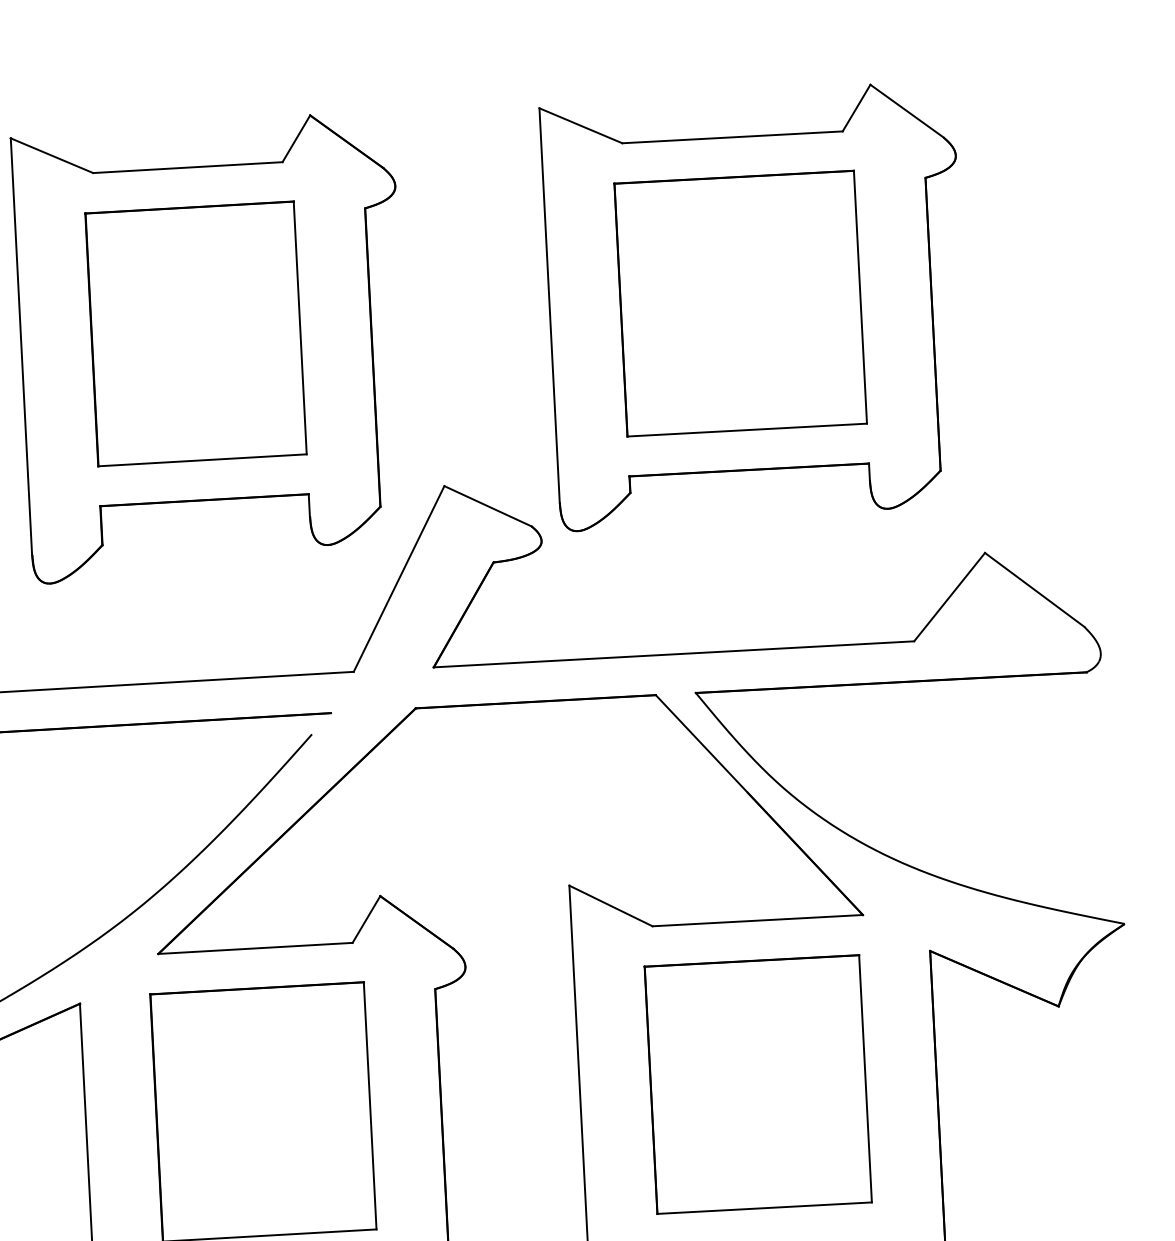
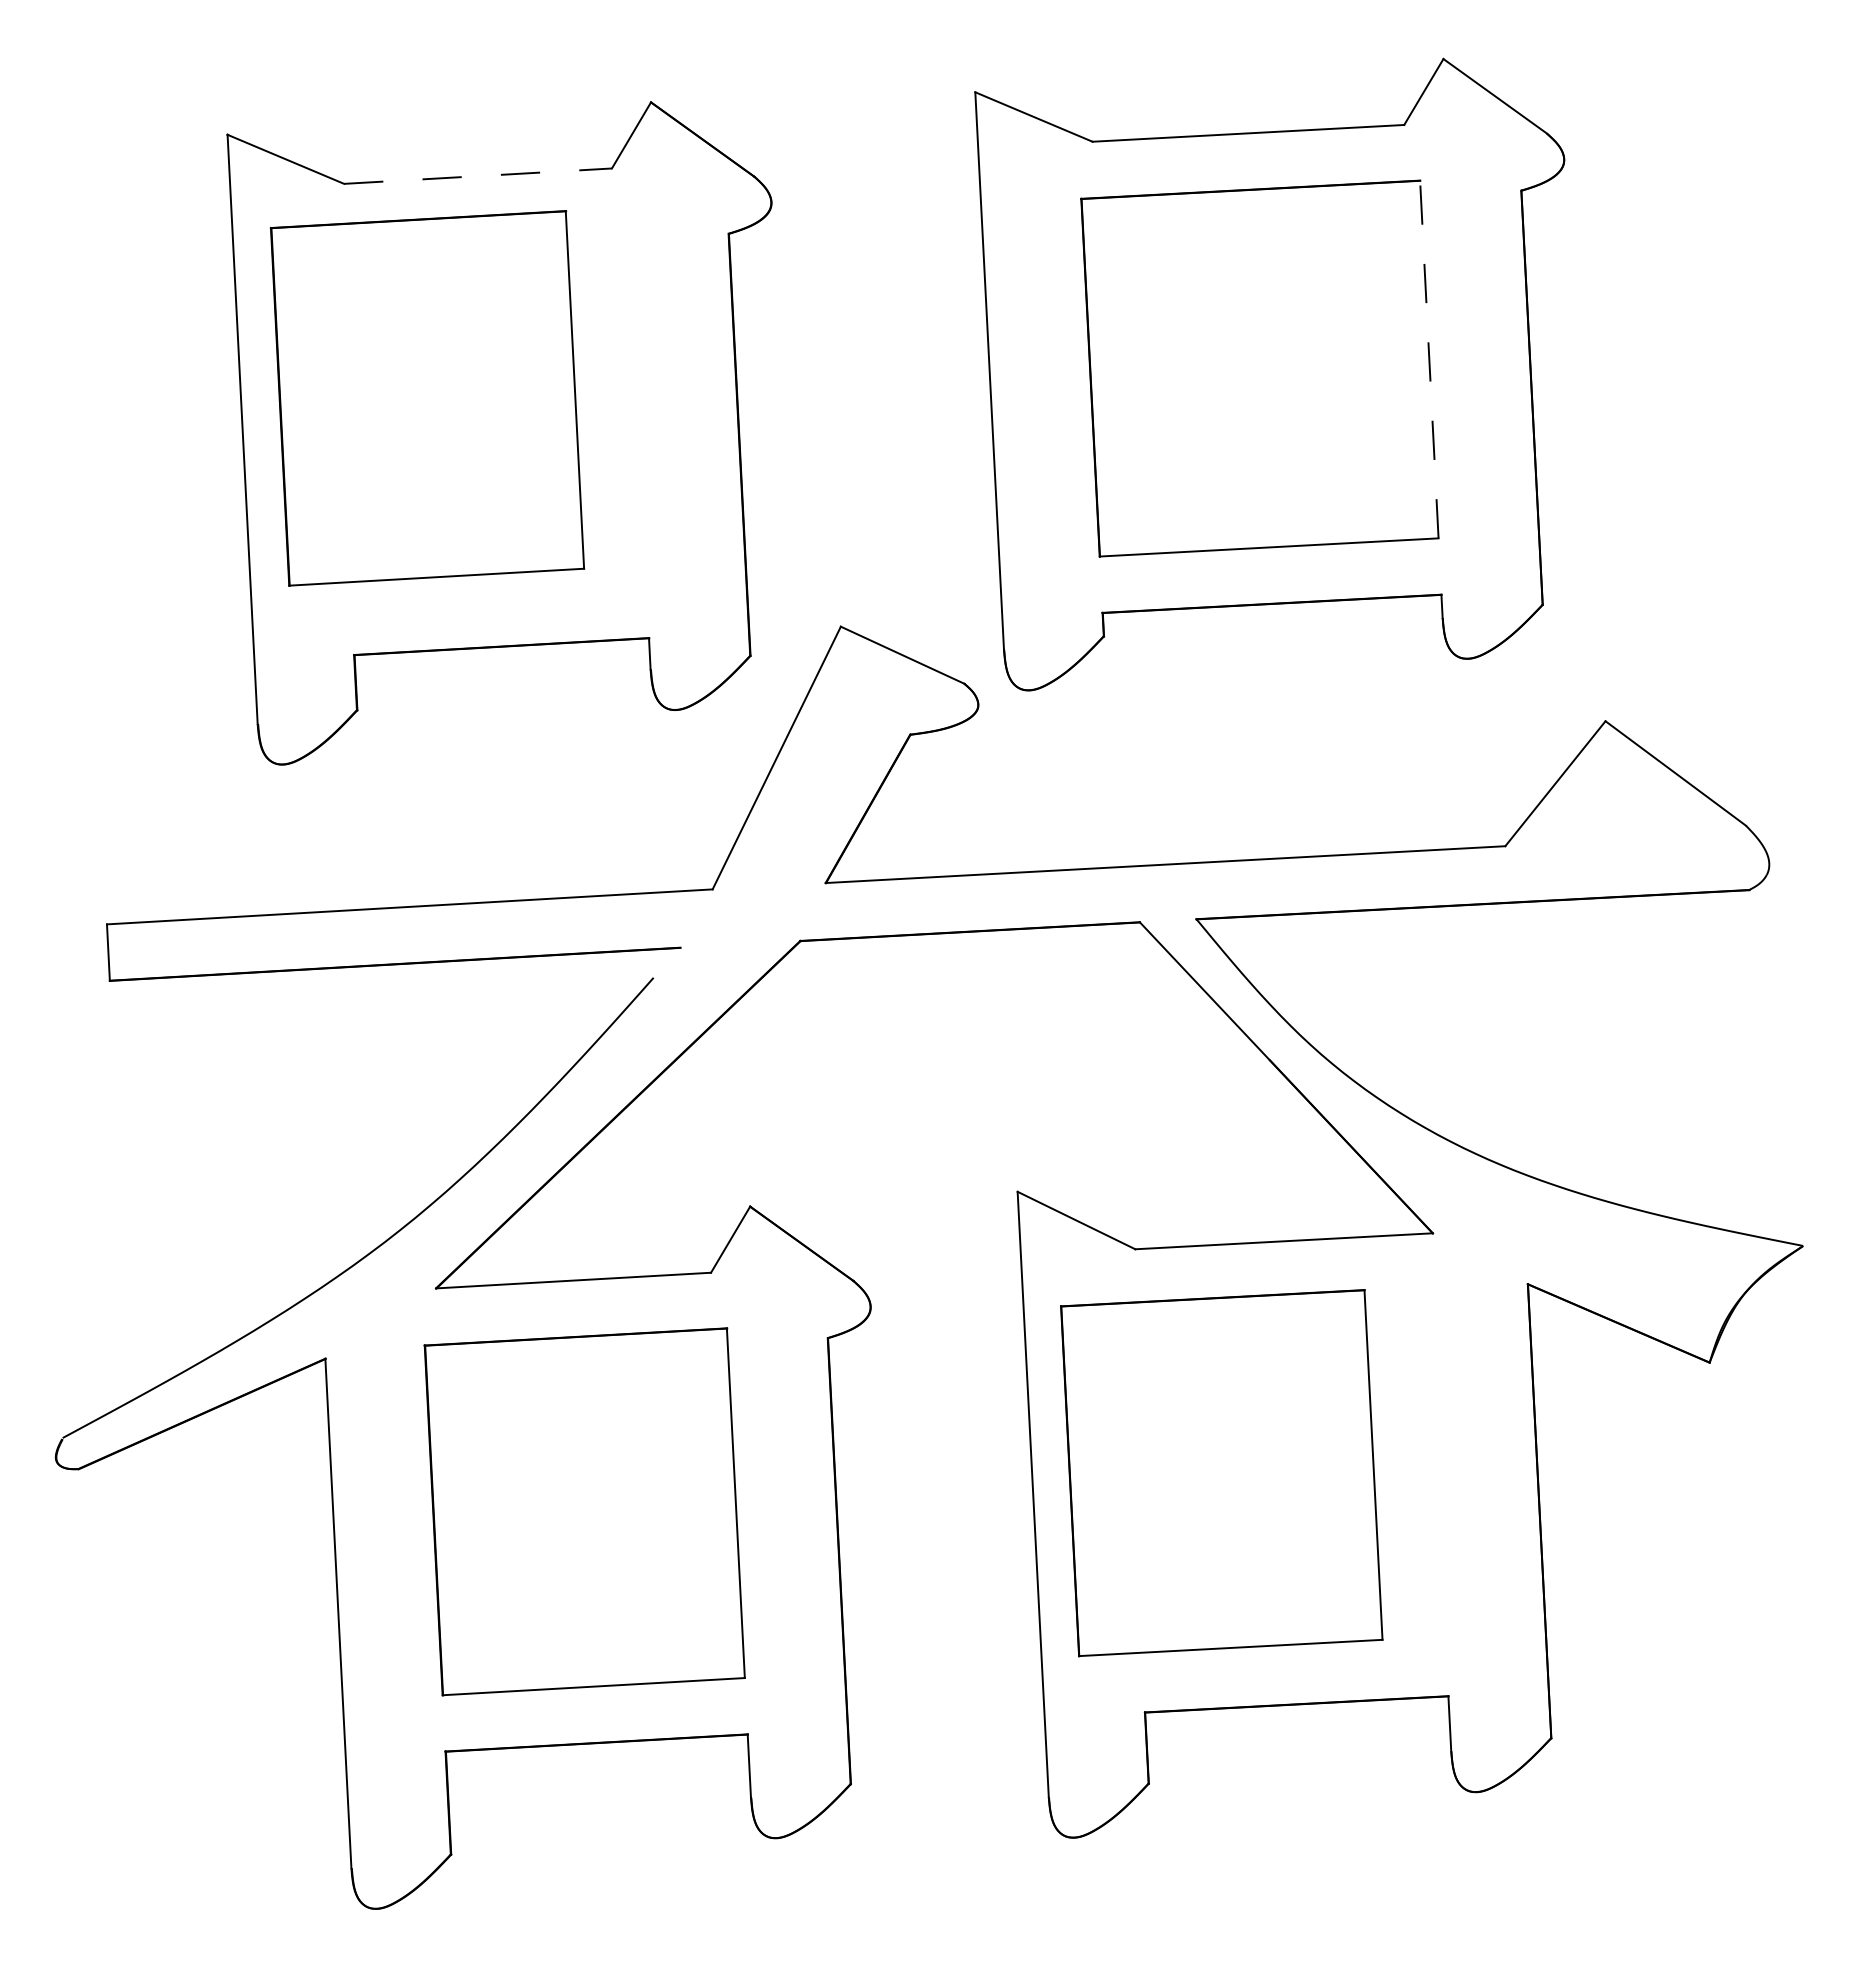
line: (188, 167) -> (478, 176), solid -> dashed
line: (860, 296) -> (1429, 358), solid -> dashed
part: (195, 333) -> (427, 398), moved
part: (758, 1084) -> (1221, 1473), moved

